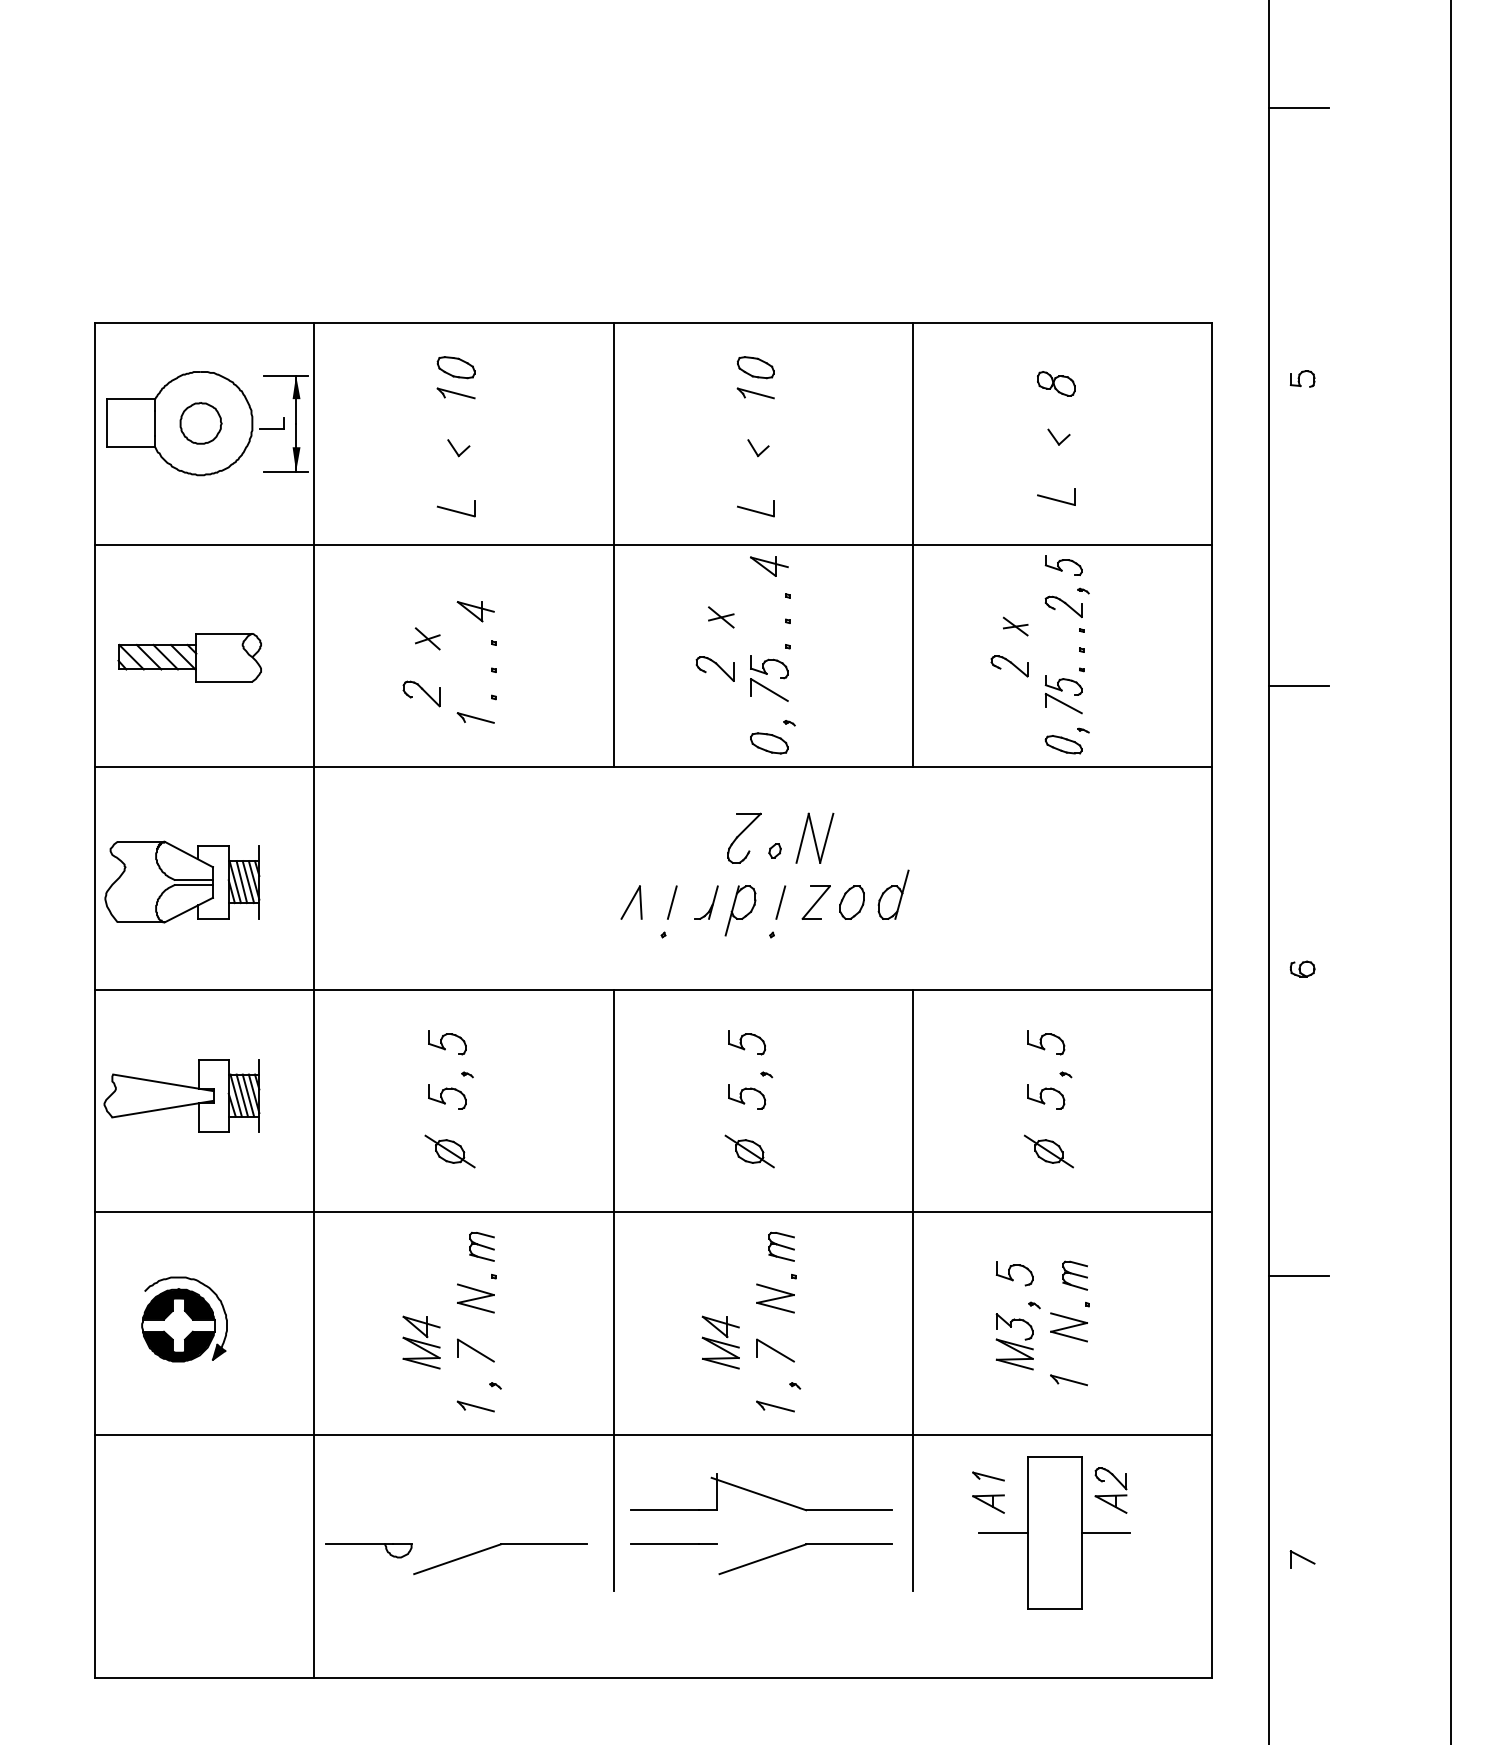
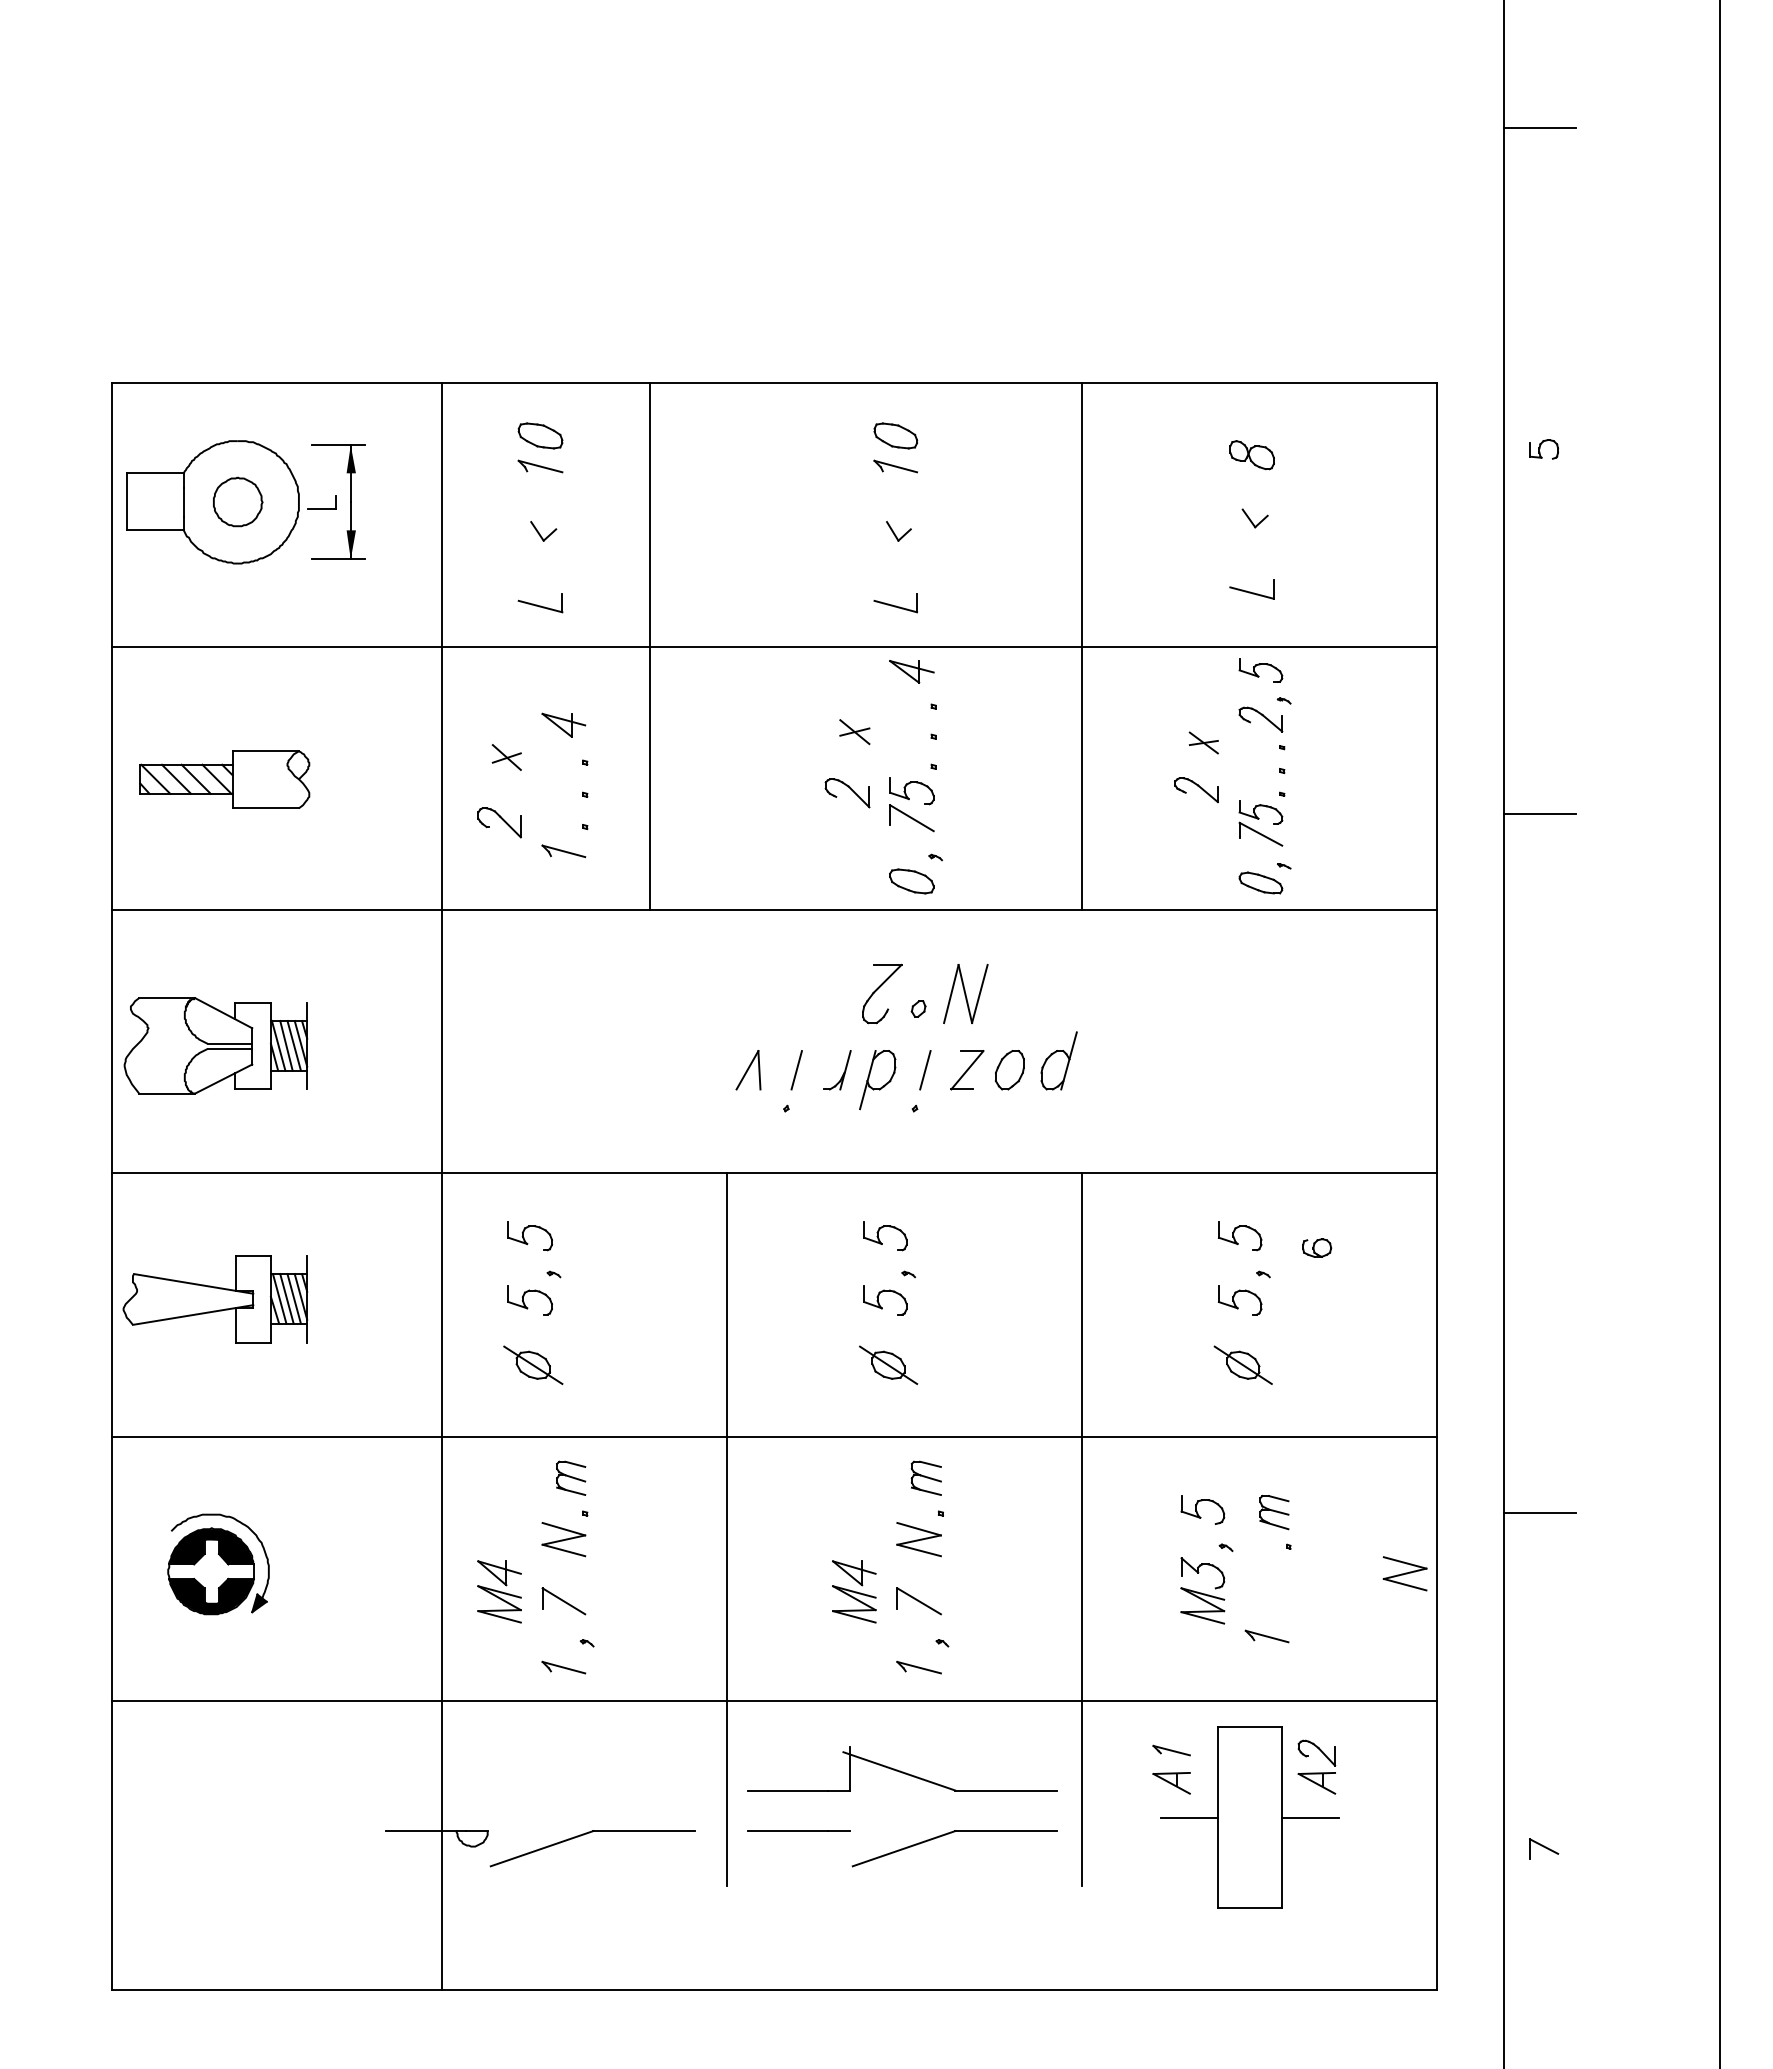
line: (613, 545) -> (650, 646), moved
part: (1303, 968) -> (1317, 1247), moved
line: (313, 1000) -> (441, 1186), moved
part: (1068, 1327) -> (1404, 1573), moved

